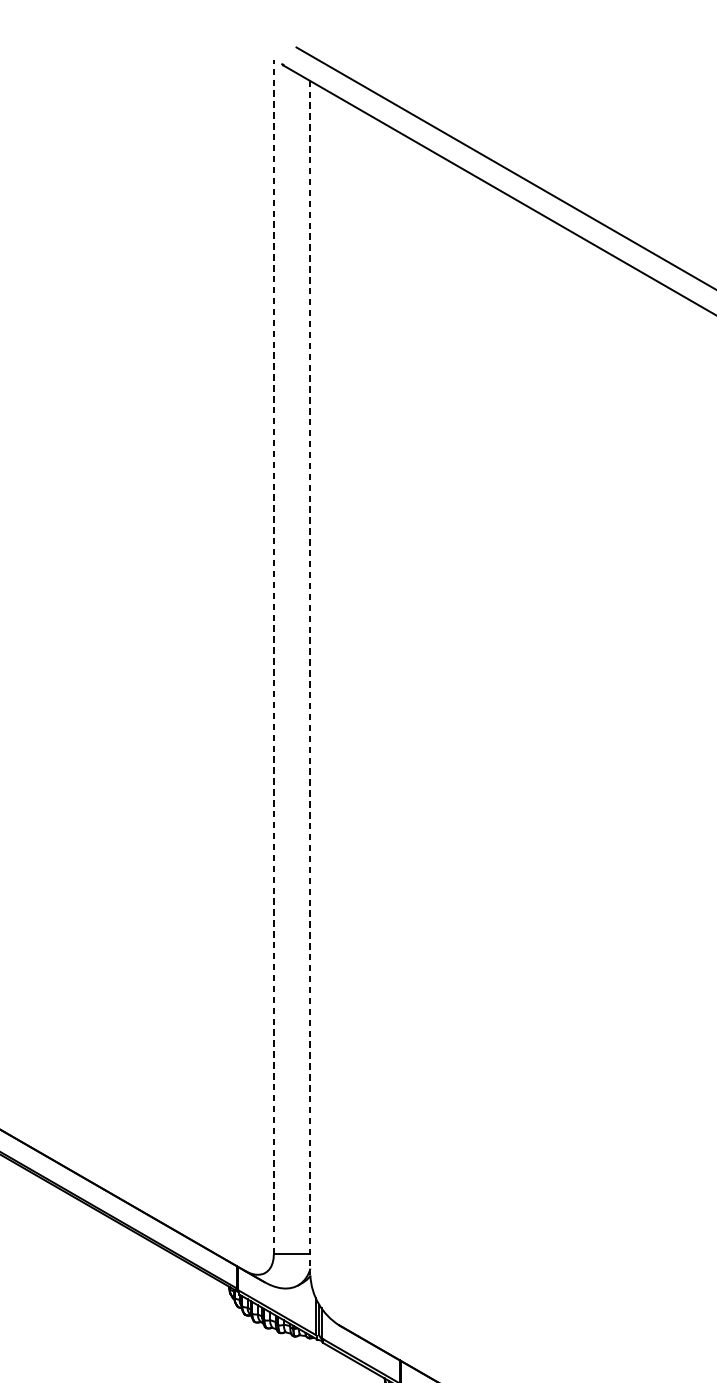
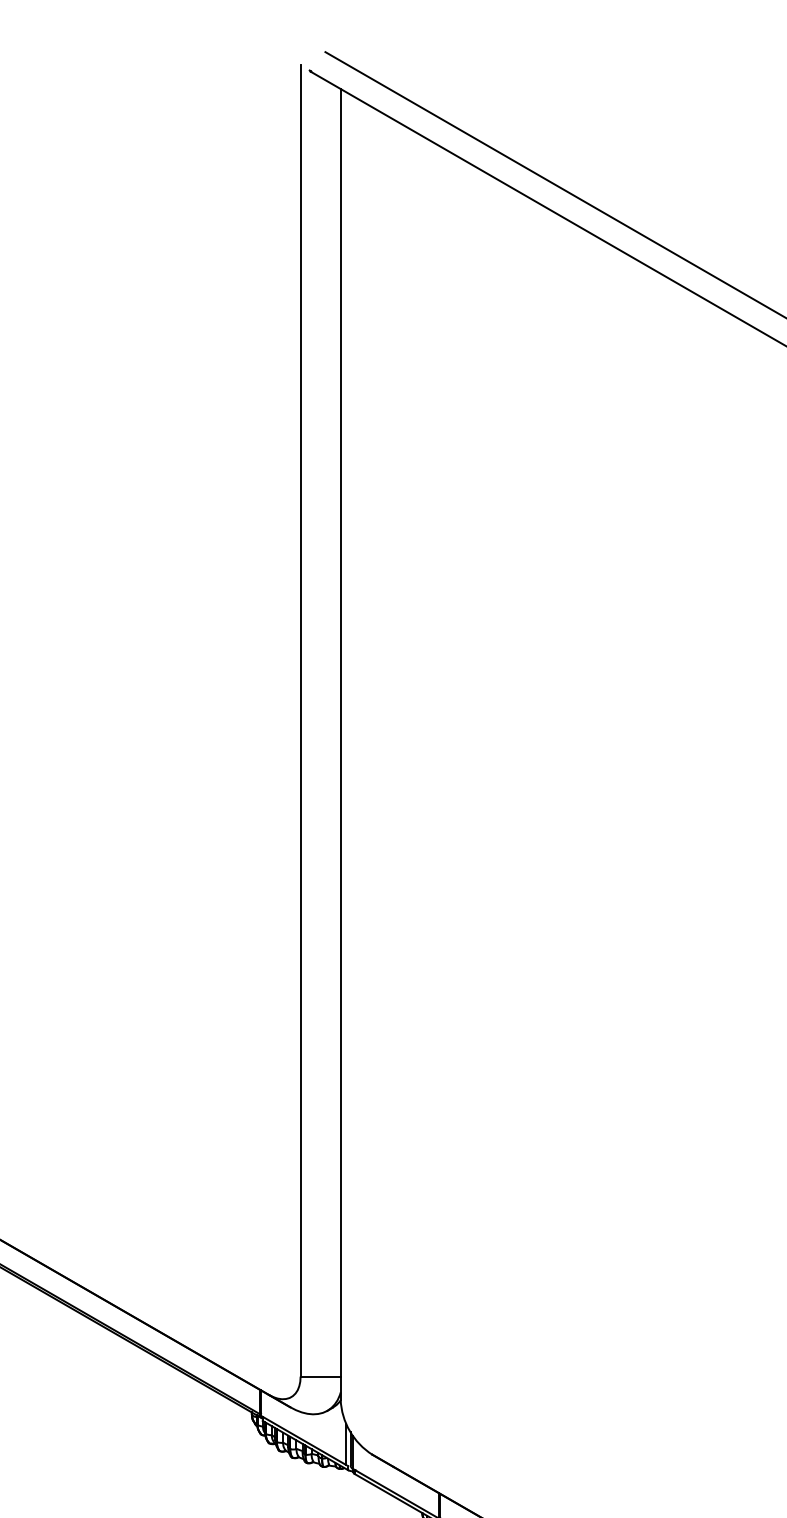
line: (273, 657) -> (300, 721), dashed -> solid
line: (310, 678) -> (340, 744), dashed -> solid

